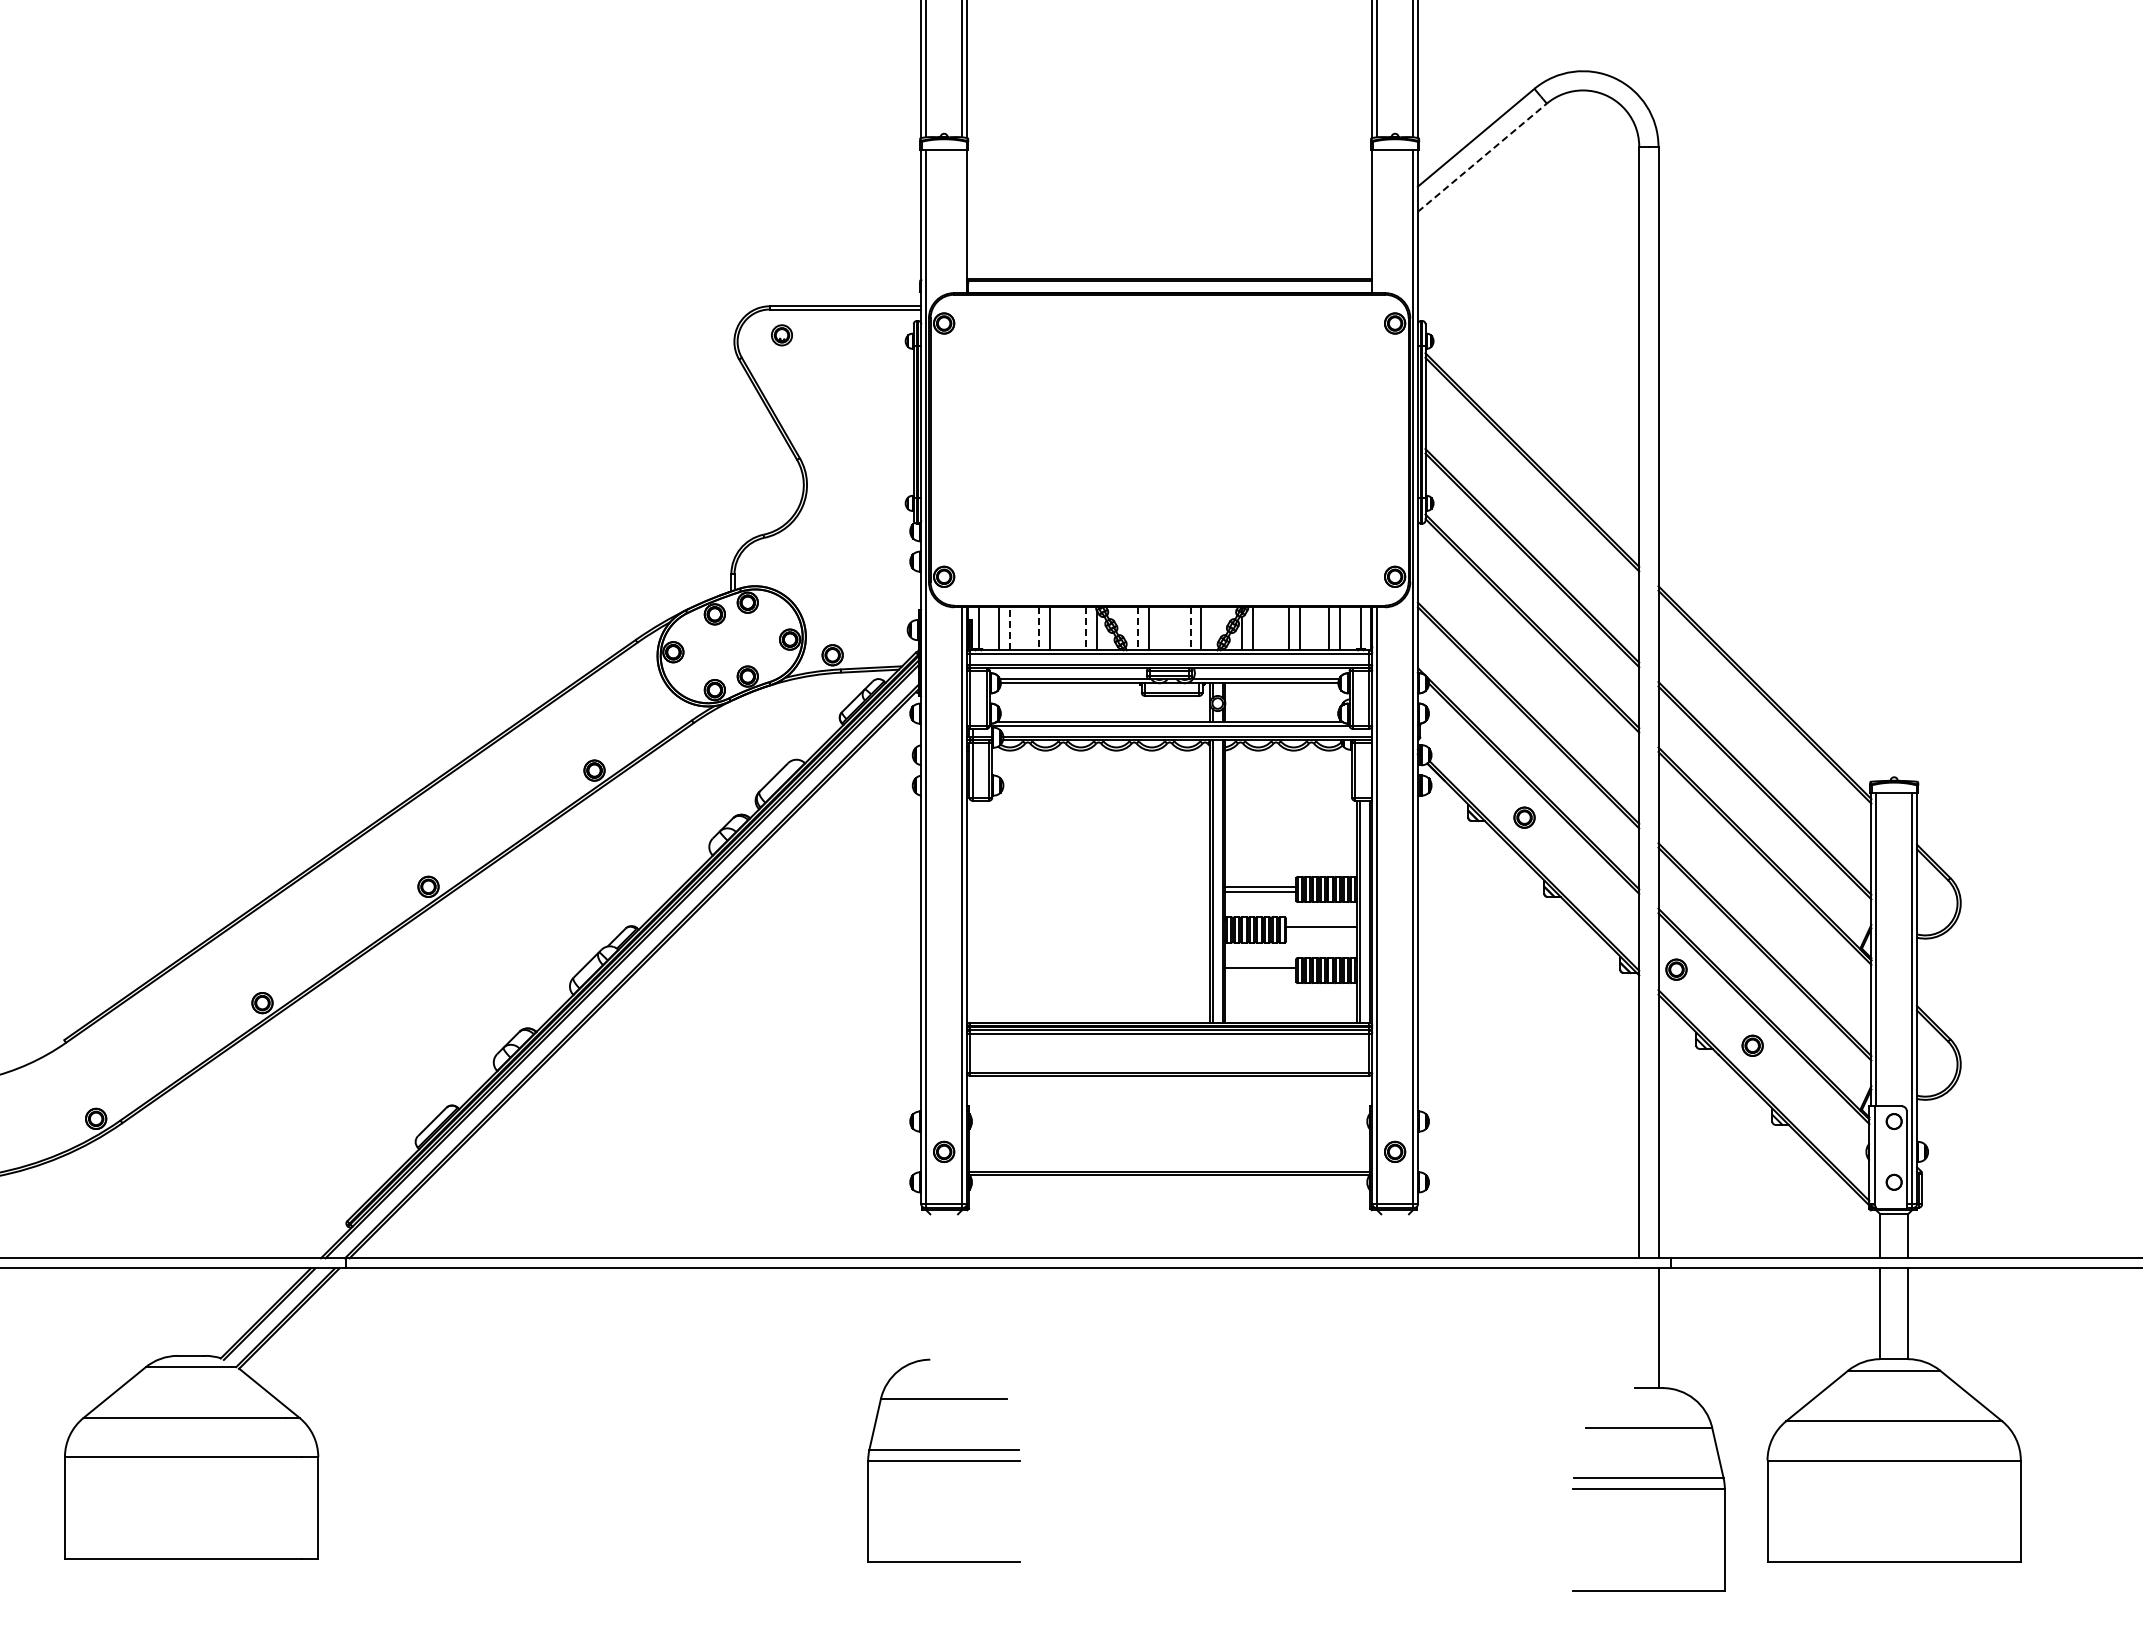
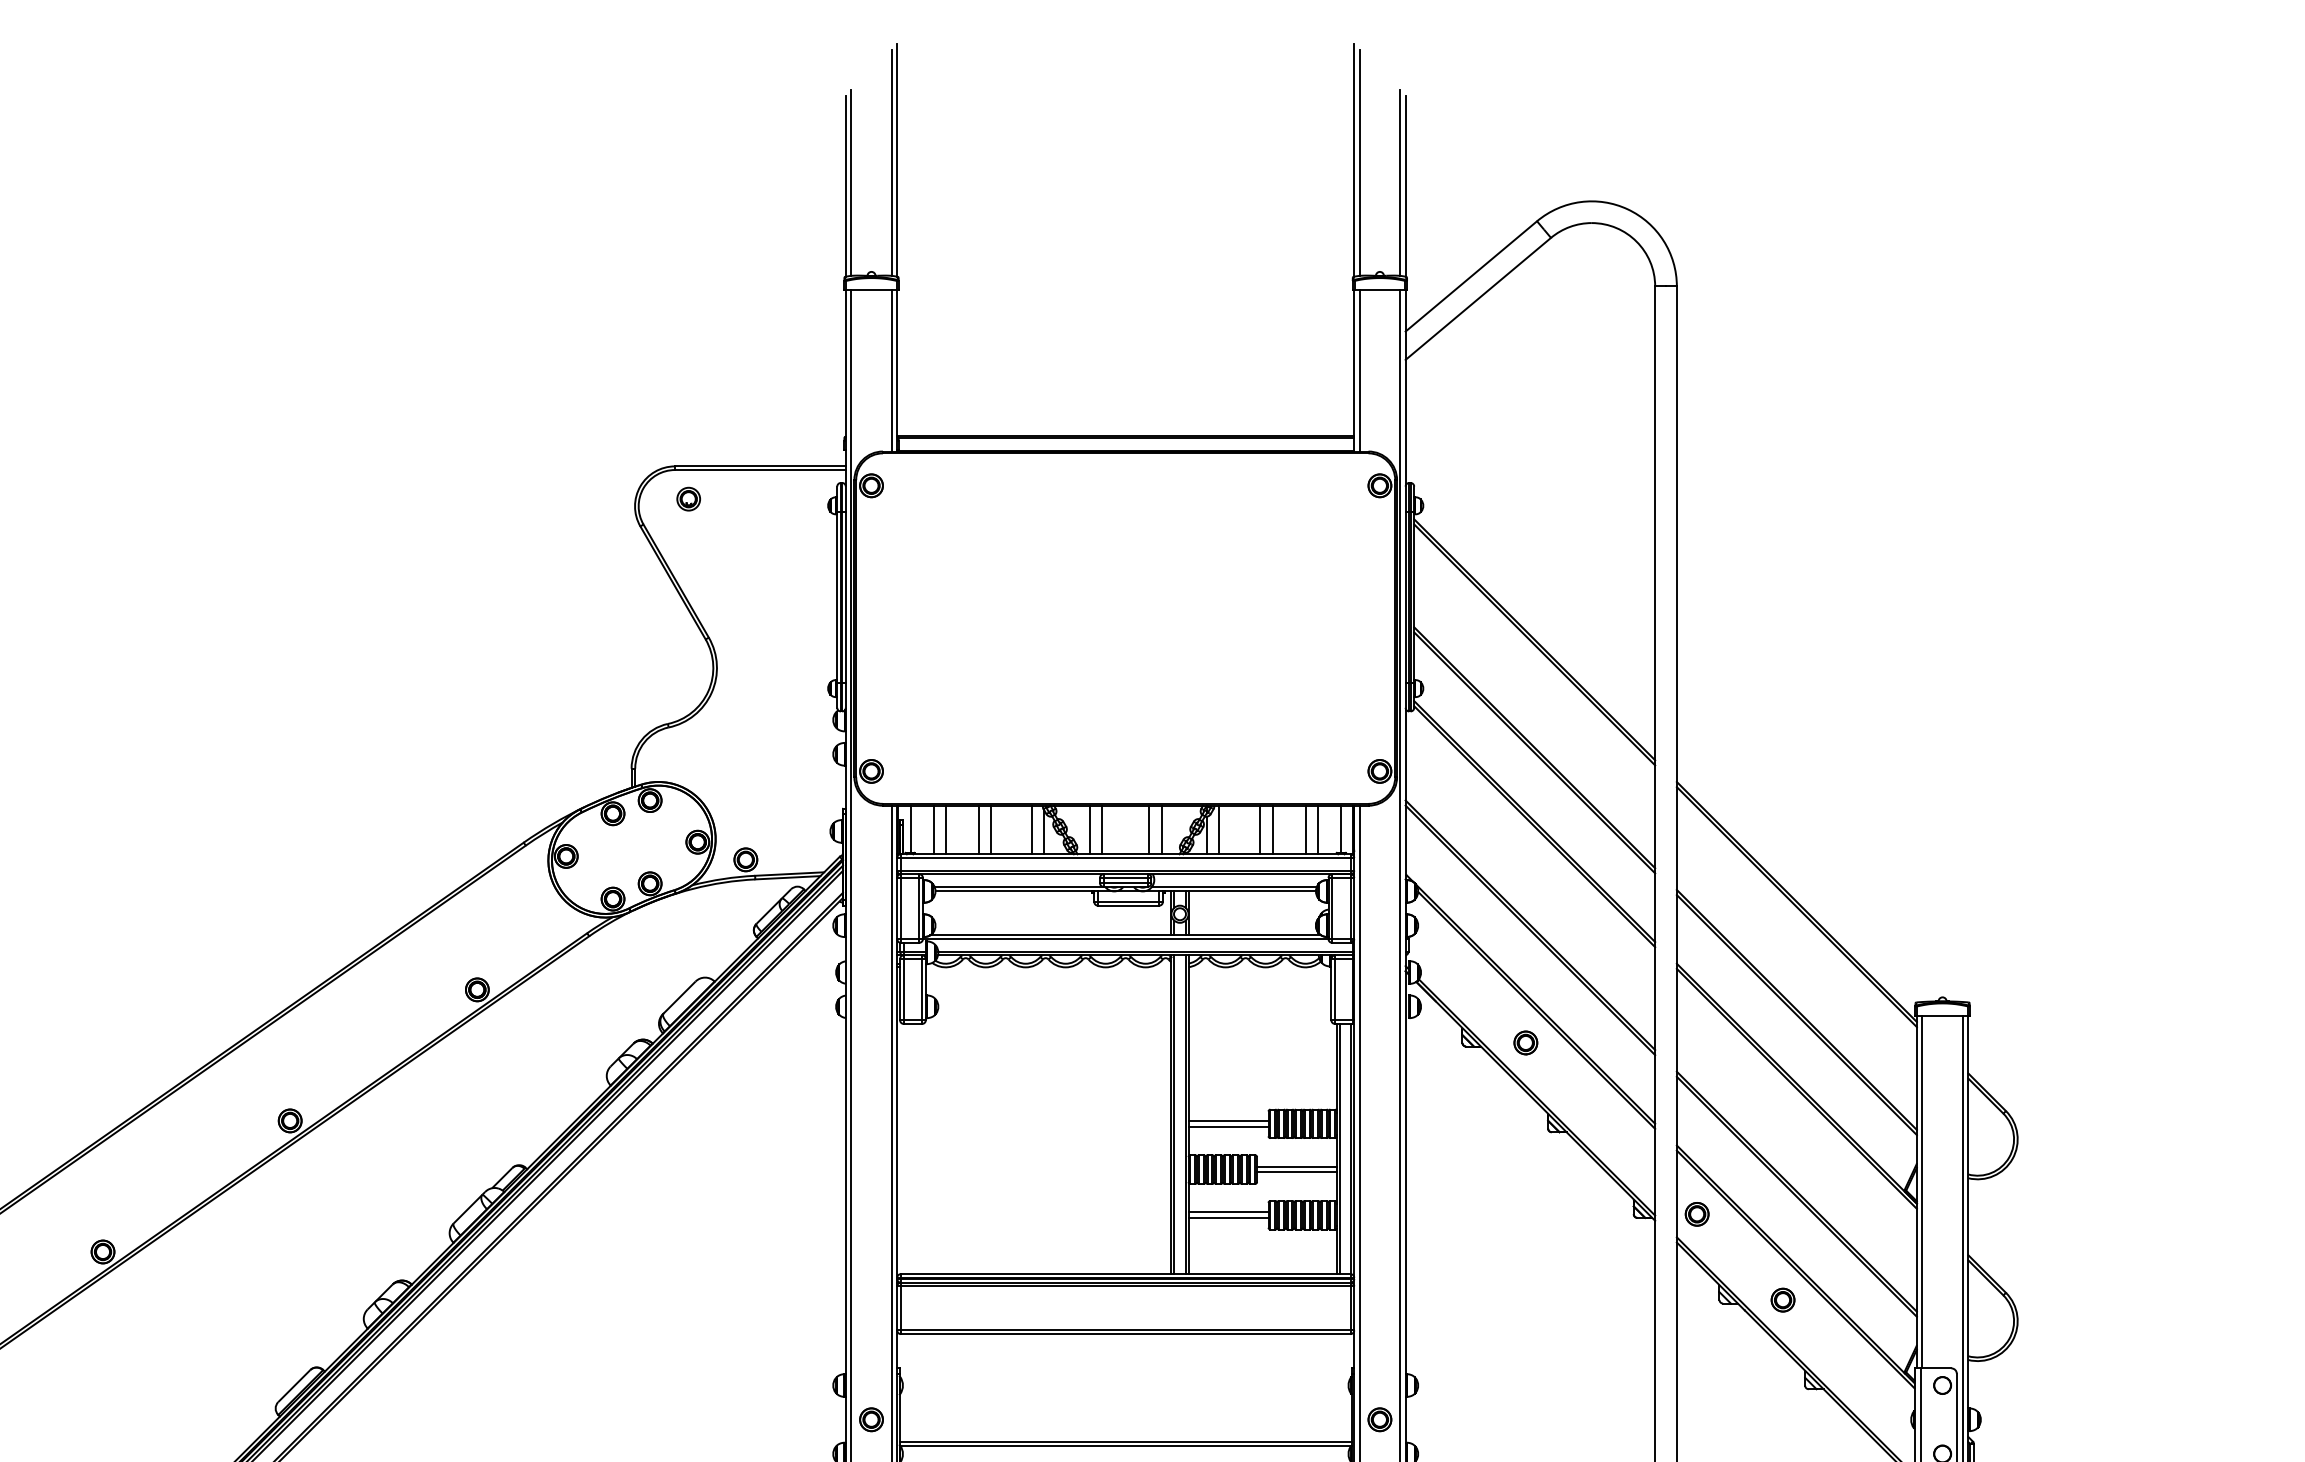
line: (1482, 157) -> (1478, 298), dashed -> solid
line: (962, 221) -> (892, 370), added
line: (1377, 221) -> (1360, 370), added
line: (1009, 628) -> (945, 829), dashed -> solid
line: (1039, 628) -> (979, 829), dashed -> solid
line: (1086, 628) -> (1032, 829), dashed -> solid
line: (1137, 628) -> (1089, 829), dashed -> solid
line: (1190, 628) -> (1149, 829), dashed -> solid
line: (1321, 932) -> (1296, 1172), added
line: (1260, 973) -> (1228, 1218), added

